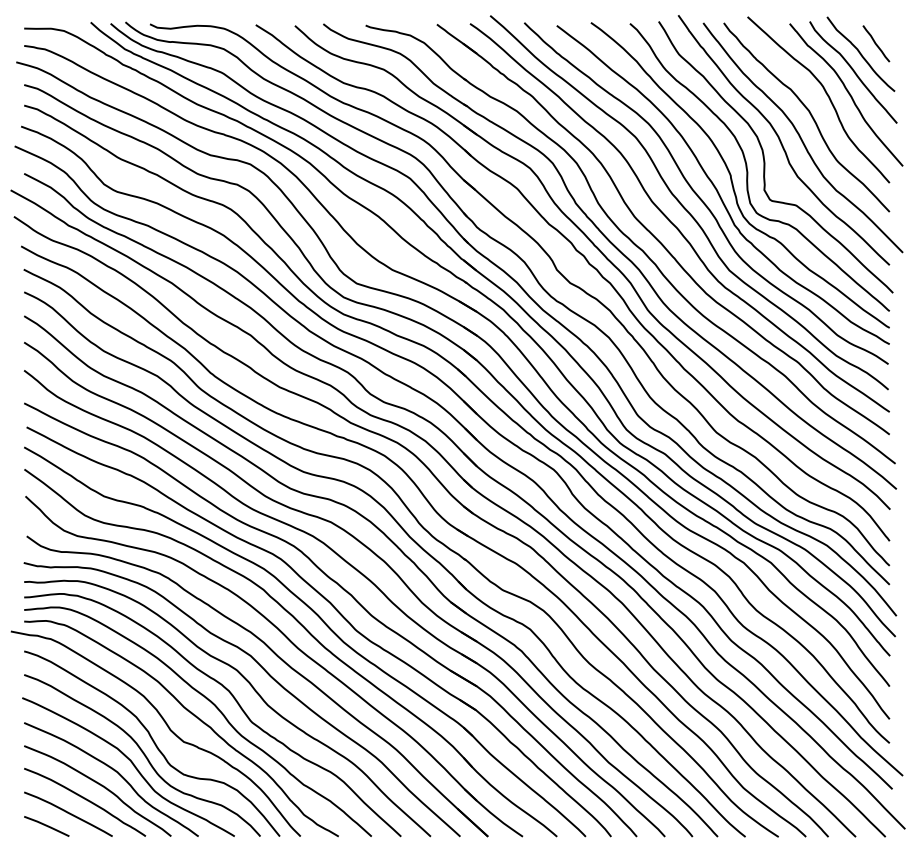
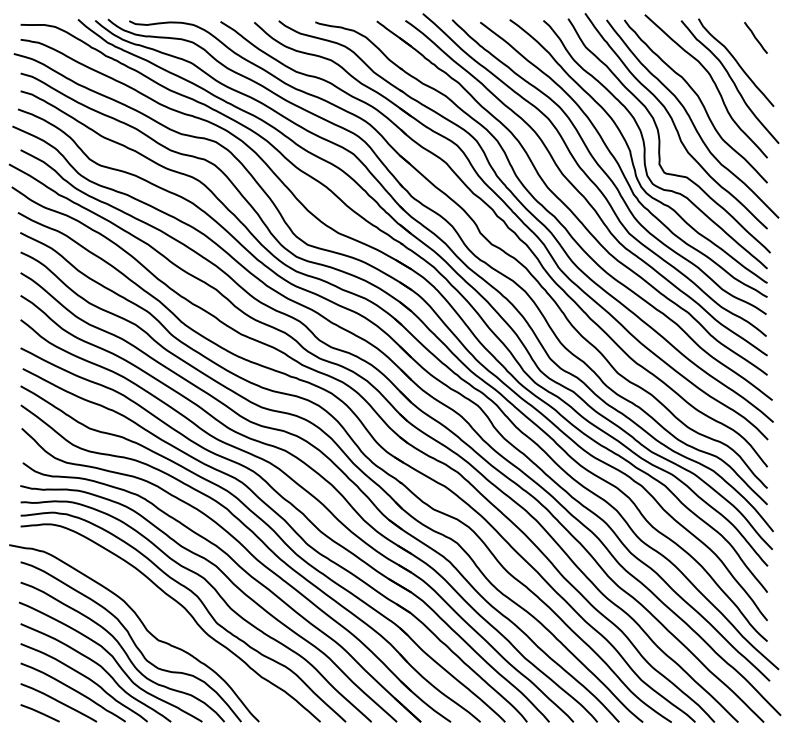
curve: (860, 53) -> (742, 46), removed
curve: (191, 714) -> (165, 616), removed

